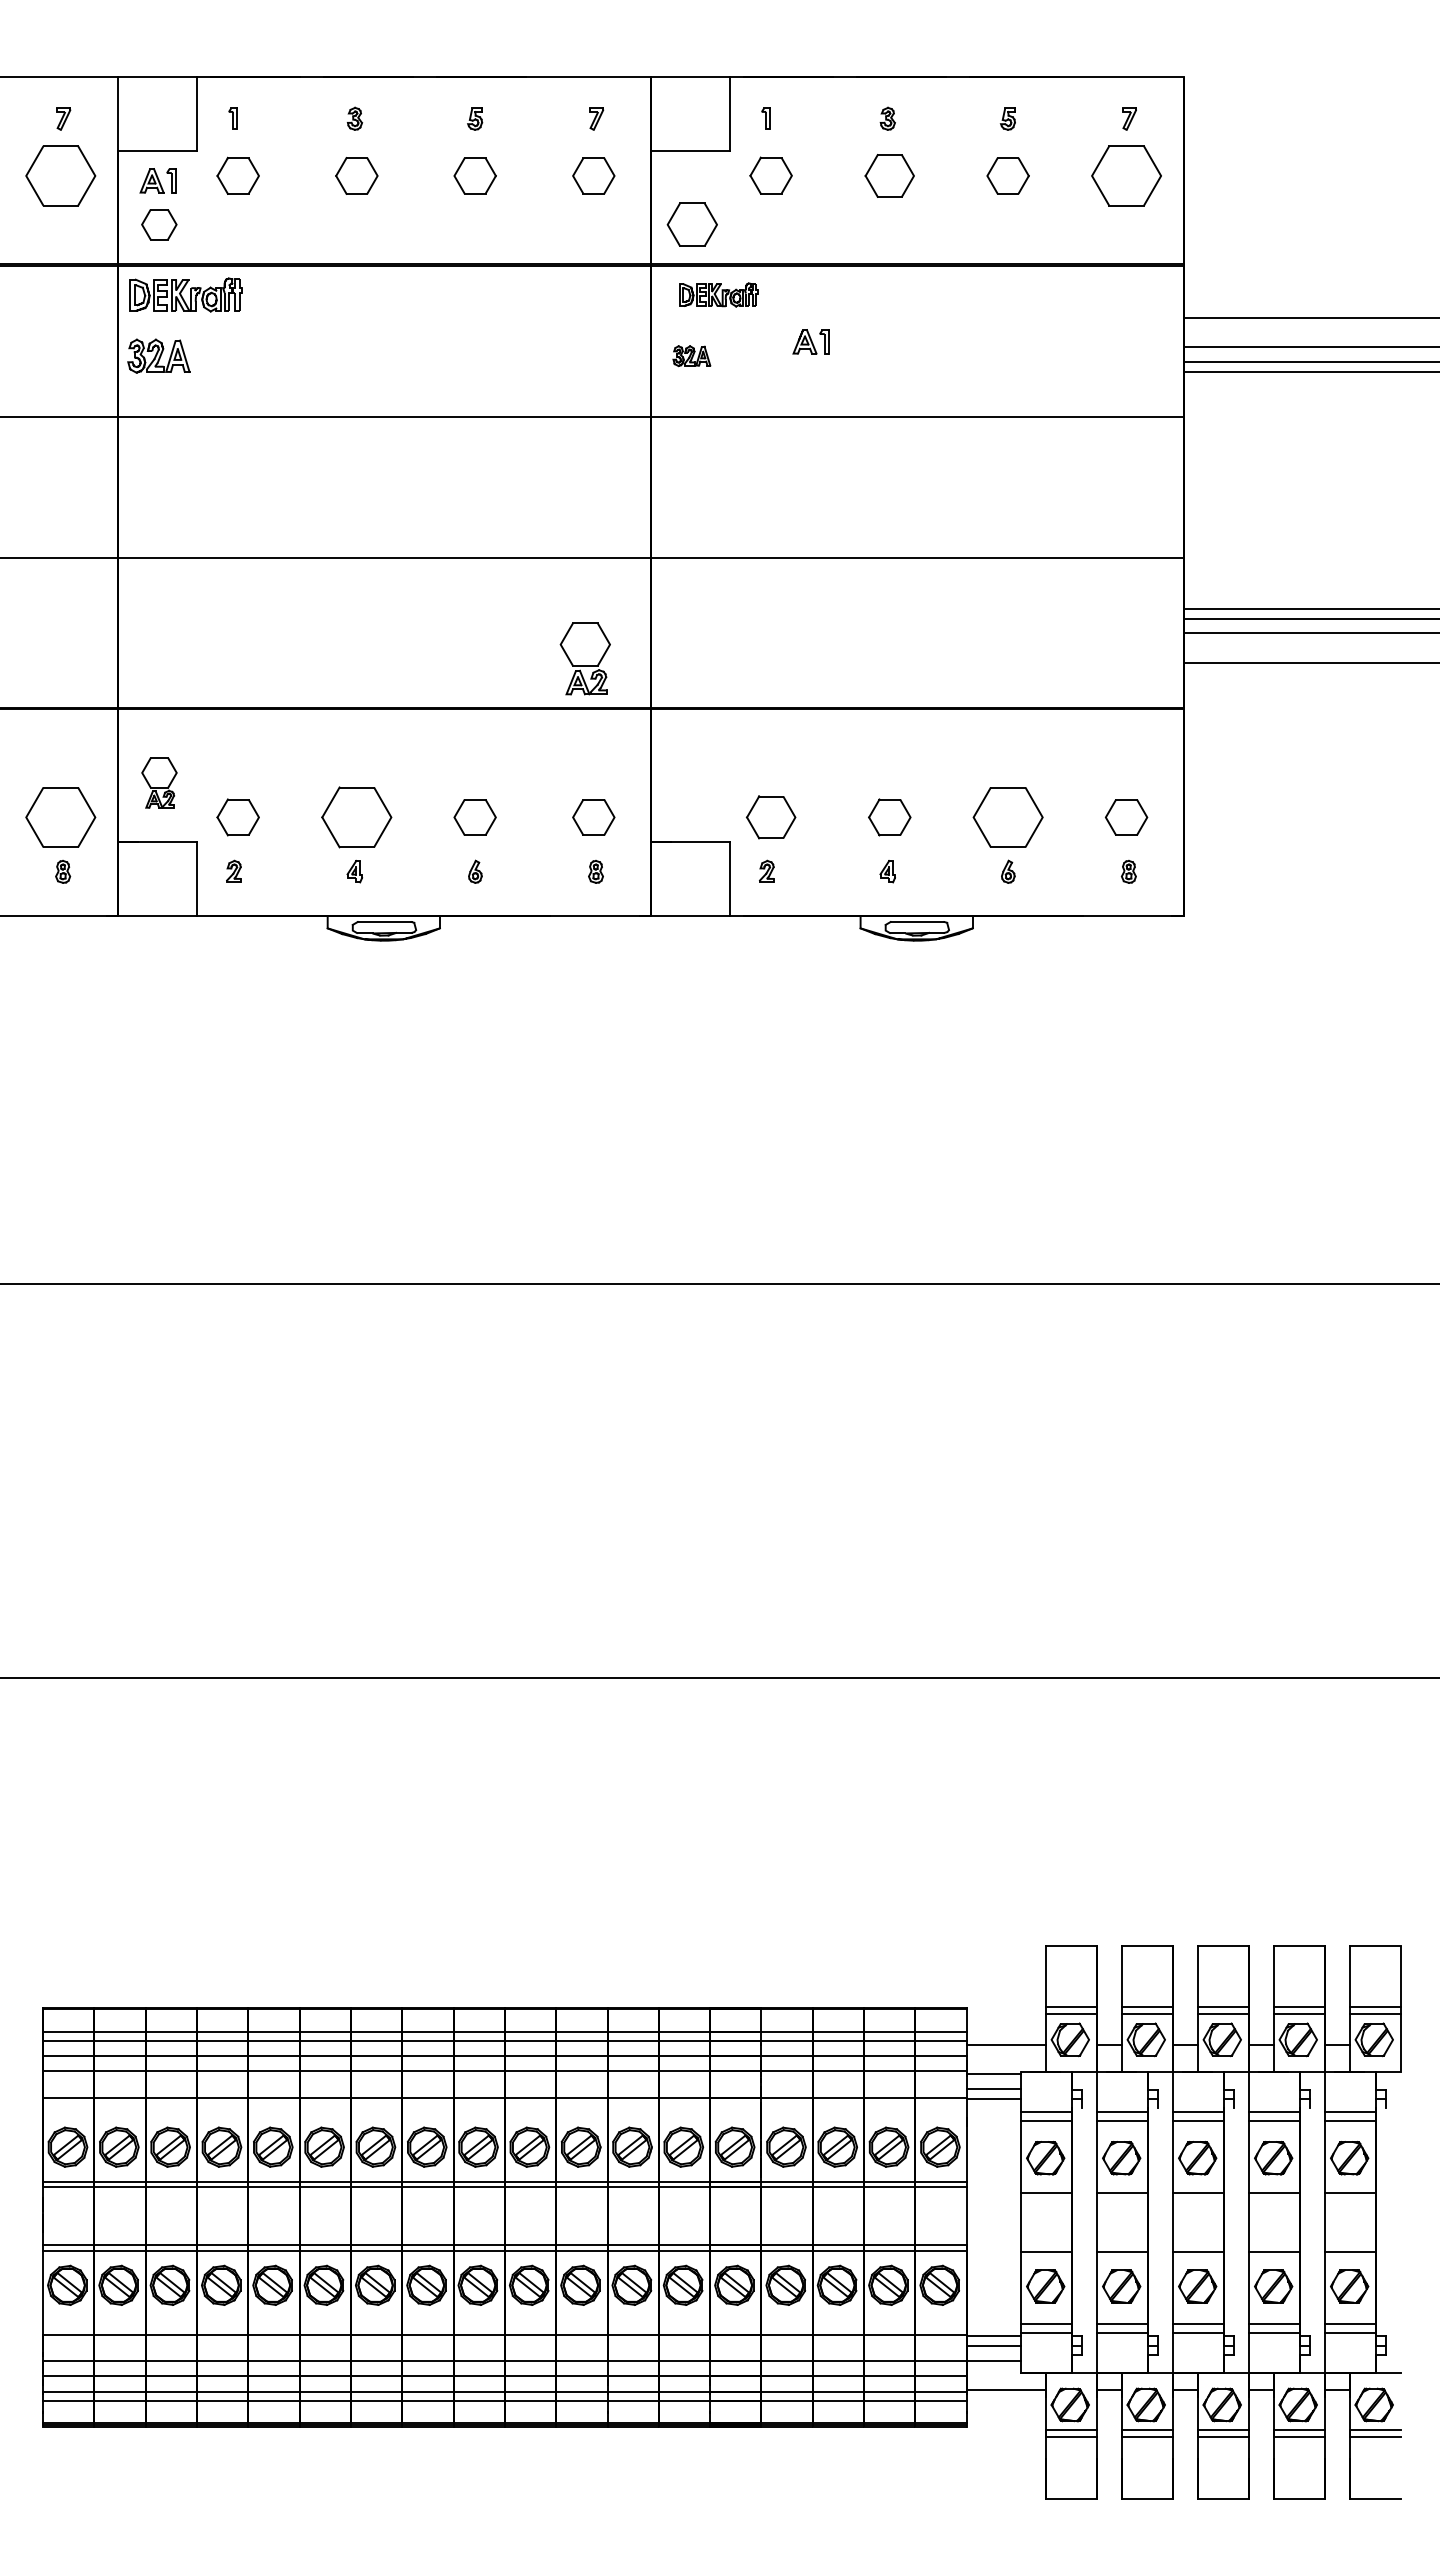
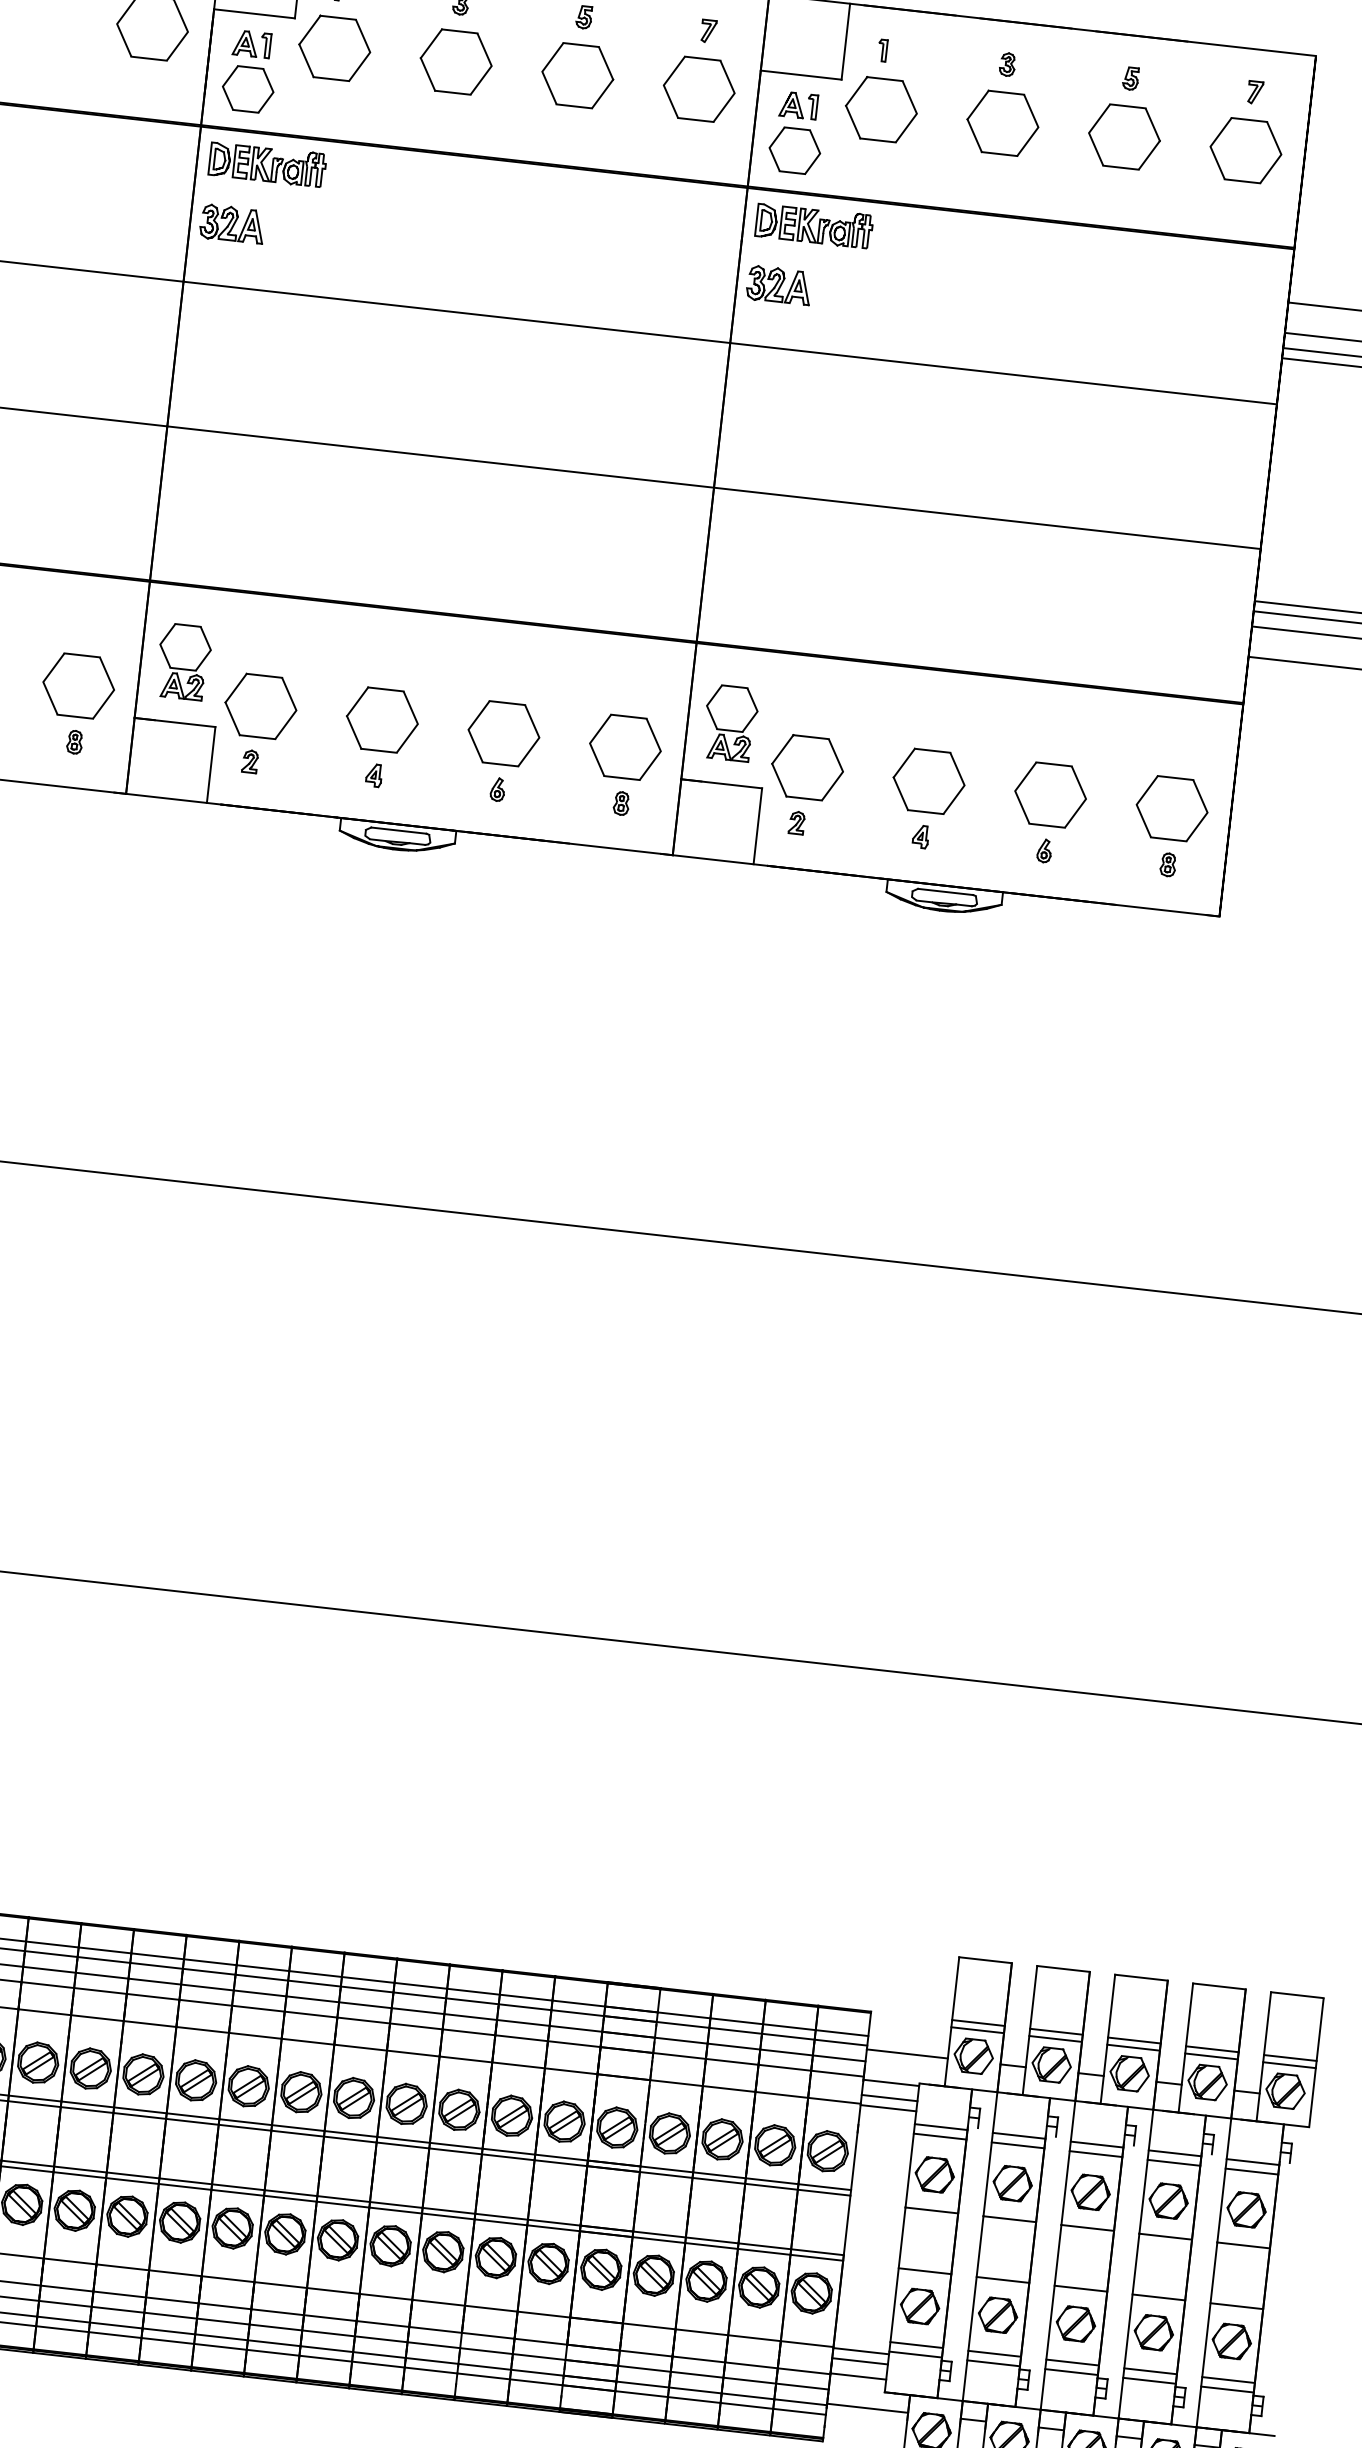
part: (237, 175) -> (333, 47), size x1.67
part: (356, 175) -> (455, 61), size x1.67
part: (474, 175) -> (577, 75), size x1.67
part: (593, 175) -> (699, 88), size x1.67
part: (770, 175) -> (880, 109), size x1.67
part: (889, 175) -> (1002, 122), size x1.43
part: (1007, 175) -> (1123, 136), size x1.67
part: (158, 224) -> (247, 89), size x1.43
part: (718, 294) -> (813, 225), size x1.43
part: (810, 341) -> (798, 105), moved
part: (691, 355) -> (778, 284), size x1.67
part: (584, 658) -> (729, 722), moved
part: (159, 782) -> (184, 661), size x1.43
part: (237, 817) -> (260, 706), size x1.67
part: (474, 817) -> (503, 733), size x1.67
part: (593, 817) -> (625, 747), size x1.67
part: (770, 817) -> (806, 767), size x1.43
part: (889, 817) -> (928, 781), size x1.67
part: (1126, 817) -> (1172, 808), size x1.67

